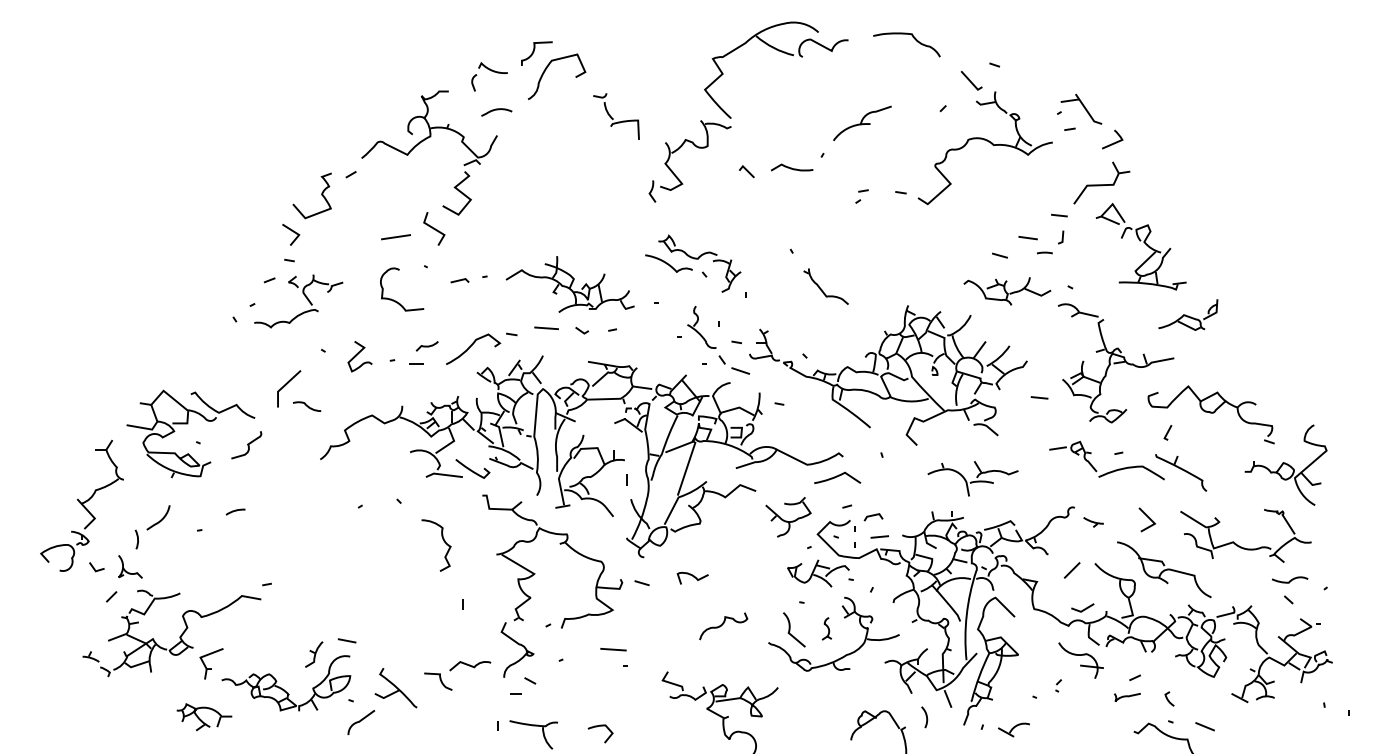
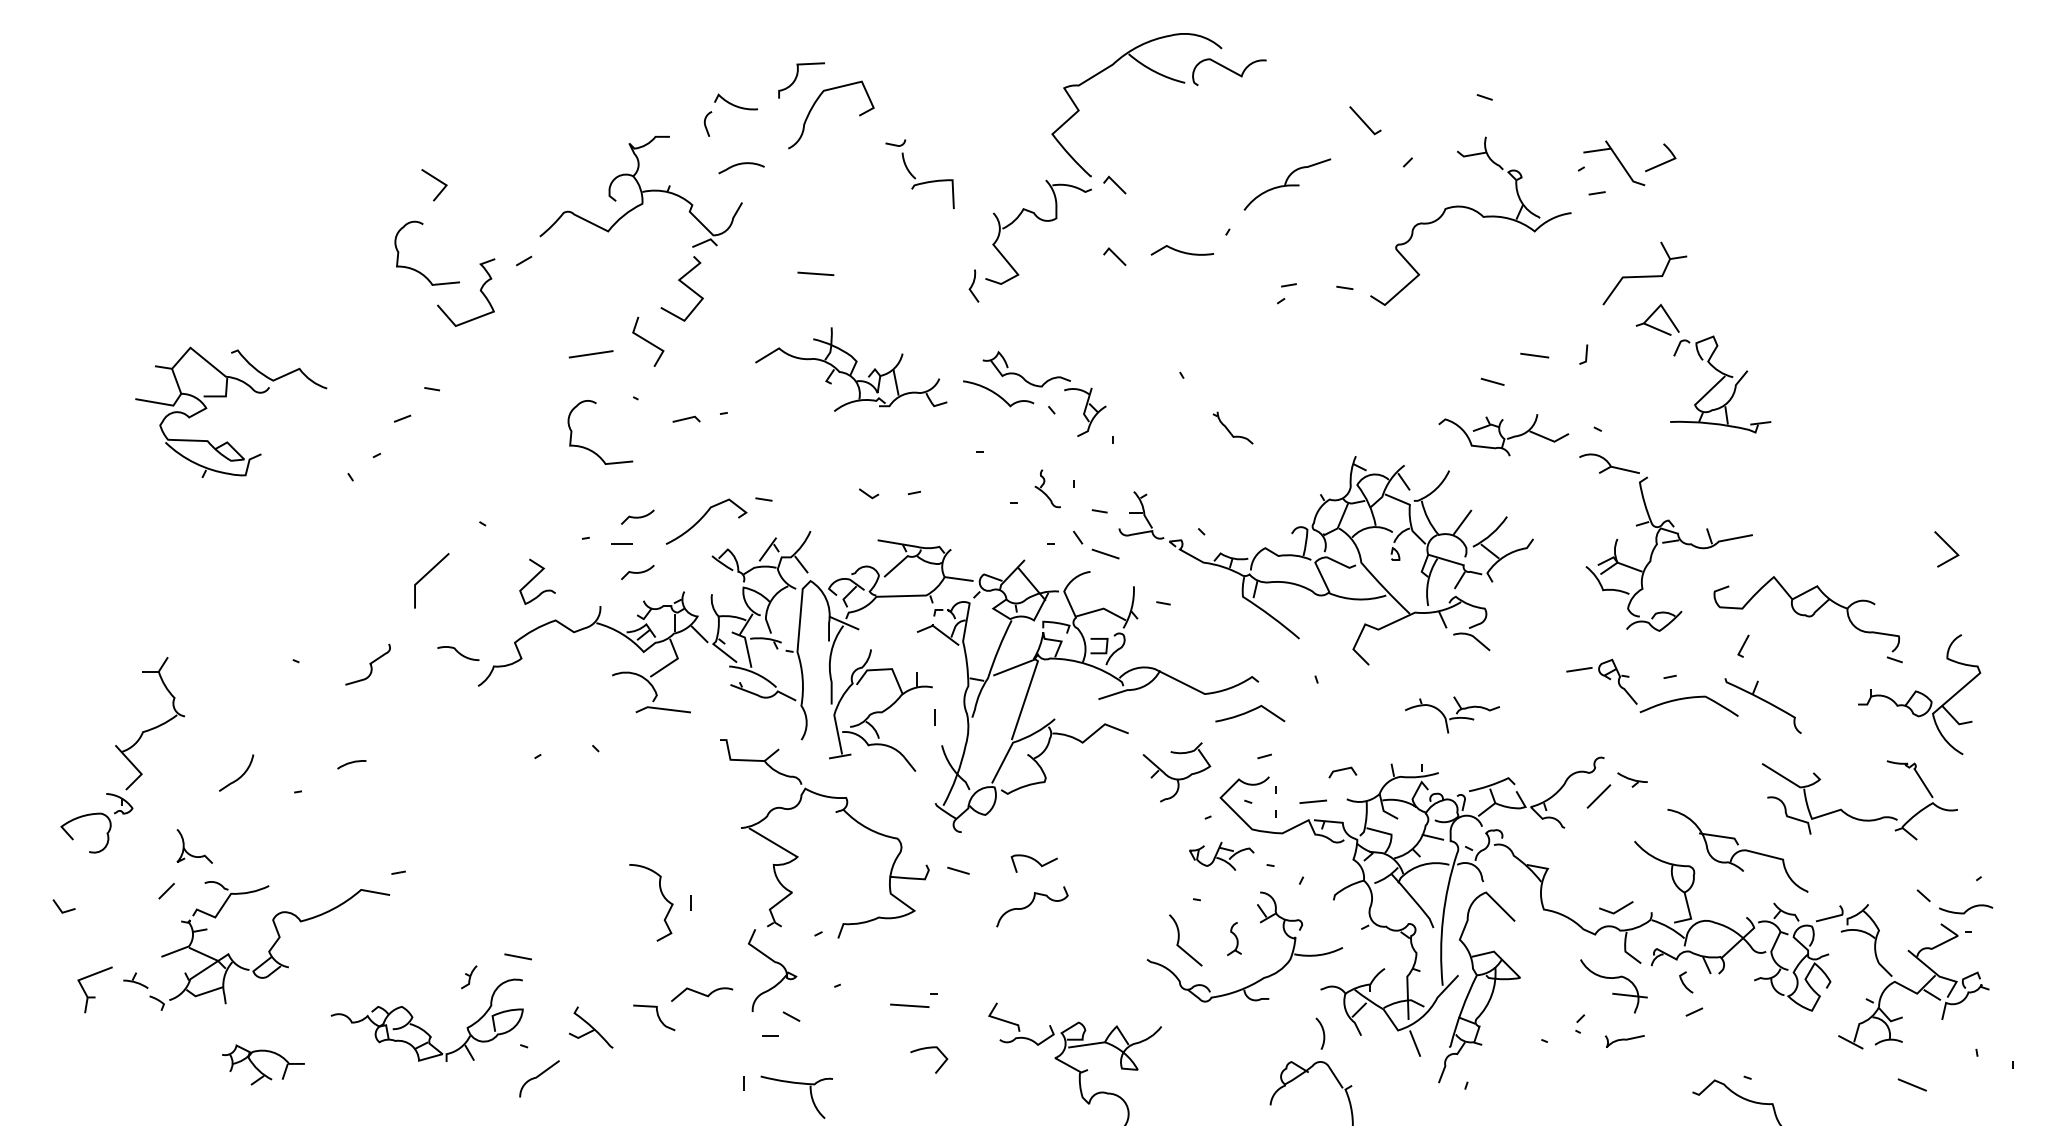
curve: (912, 37) -> (1362, 56), removed
line: (970, 80) -> (1363, 120), moved
line: (746, 123) -> (1114, 184), added
curve: (1113, 142) -> (1662, 162), moved
curve: (281, 181) -> (420, 271), added
line: (1059, 215) -> (1581, 321), removed
line: (293, 232) -> (438, 181), moved
line: (1044, 252) -> (1559, 377), removed
part: (569, 284) -> (850, 369), moved
part: (825, 286) -> (1232, 427), size x0.6
part: (304, 296) -> (454, 442), removed
part: (1188, 314) -> (1774, 469), removed
part: (701, 326) -> (1047, 487), size x0.6
line: (546, 328) -> (815, 274), moved
curve: (358, 354) -> (535, 578), moved
curve: (426, 383) -> (636, 572), added
line: (1039, 397) -> (1551, 593), removed
curve: (307, 406) -> (459, 653), moved
part: (187, 424) -> (226, 398), moved
curve: (471, 469) -> (703, 701), removed
part: (972, 478) -> (1451, 714), size x0.7
line: (873, 516) -> (1342, 771), moved
line: (1148, 518) -> (1948, 547), moved
curve: (137, 539) -> (205, 805), removed
curve: (443, 541) -> (662, 896), moved
line: (94, 567) -> (60, 907), moved
line: (1071, 570) -> (1597, 796), moved
part: (818, 573) -> (1221, 856), size x0.7
curve: (1290, 579) -> (1966, 908), moved
curve: (722, 625) -> (1030, 905), moved
line: (613, 649) -> (909, 1005), moved
part: (314, 654) -> (469, 977), size x0.6
part: (211, 663) -> (94, 989), moved
part: (395, 688) -> (590, 1027), size x0.7
curve: (1127, 697) -> (1624, 1041), moved
curve: (1168, 698) -> (1684, 981), moved
part: (204, 717) -> (263, 1065), moved
curve: (926, 717) -> (1323, 1033), moved
line: (1204, 726) -> (1911, 1084), moved
curve: (597, 727) -> (924, 1050), moved
part: (1013, 729) -> (1512, 1089), removed

